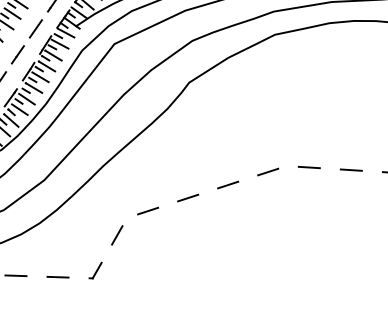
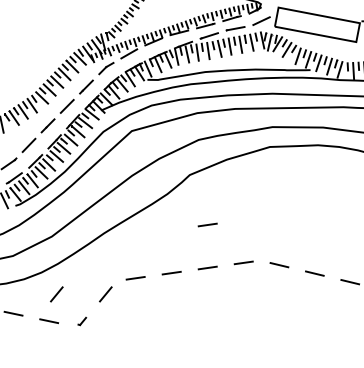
line: (219, 135) -> (207, 224), added
line: (61, 245) -> (56, 294), added
part: (96, 270) -> (82, 321), size x0.6

